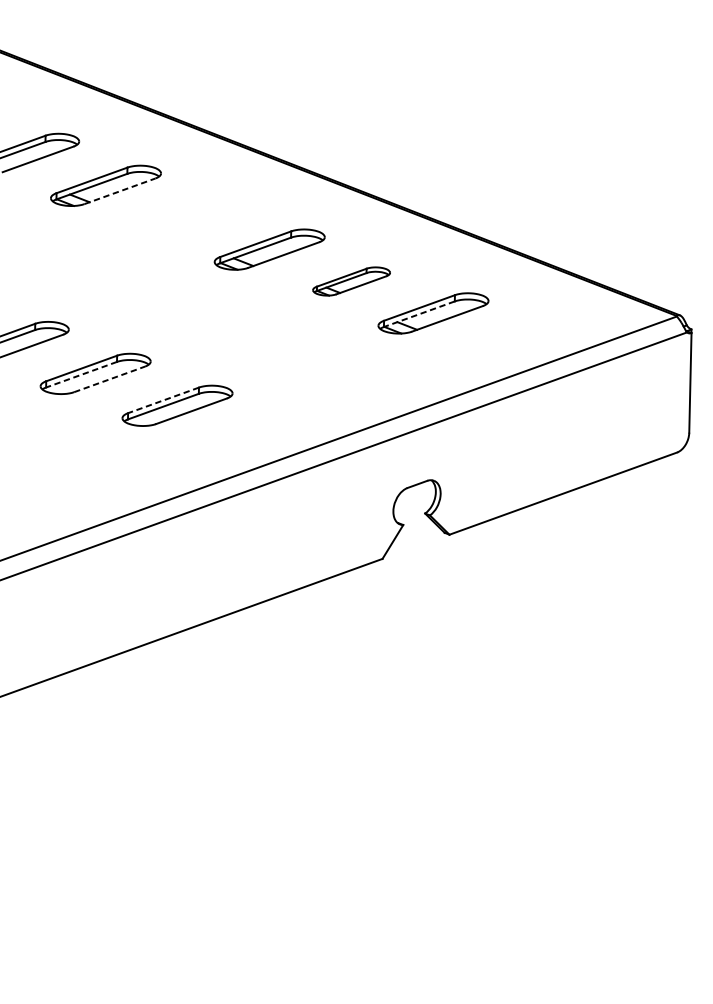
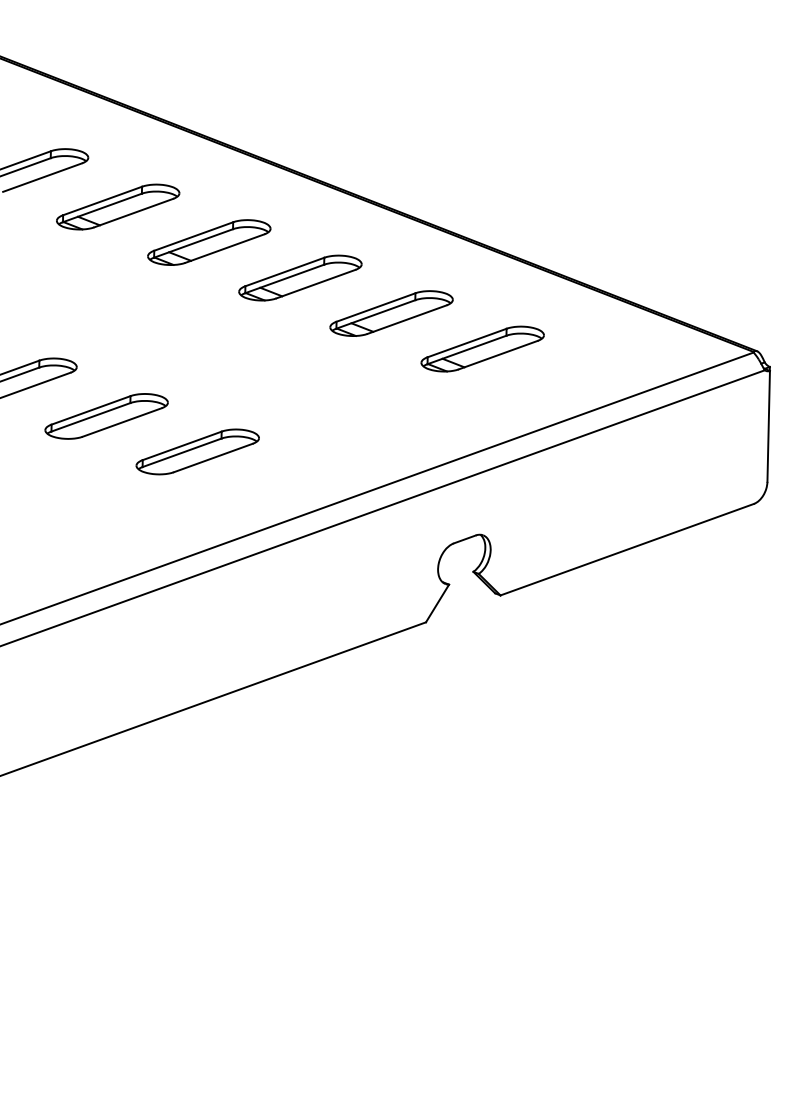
line: (119, 191) -> (133, 213), dashed -> solid
part: (188, 217) -> (209, 242), added
part: (351, 281) -> (391, 313), size x1.43
line: (418, 313) -> (466, 349), dashed -> solid
line: (81, 374) -> (90, 417), dashed -> solid
line: (109, 379) -> (122, 422), dashed -> solid
line: (163, 400) -> (182, 445), dashed -> solid

